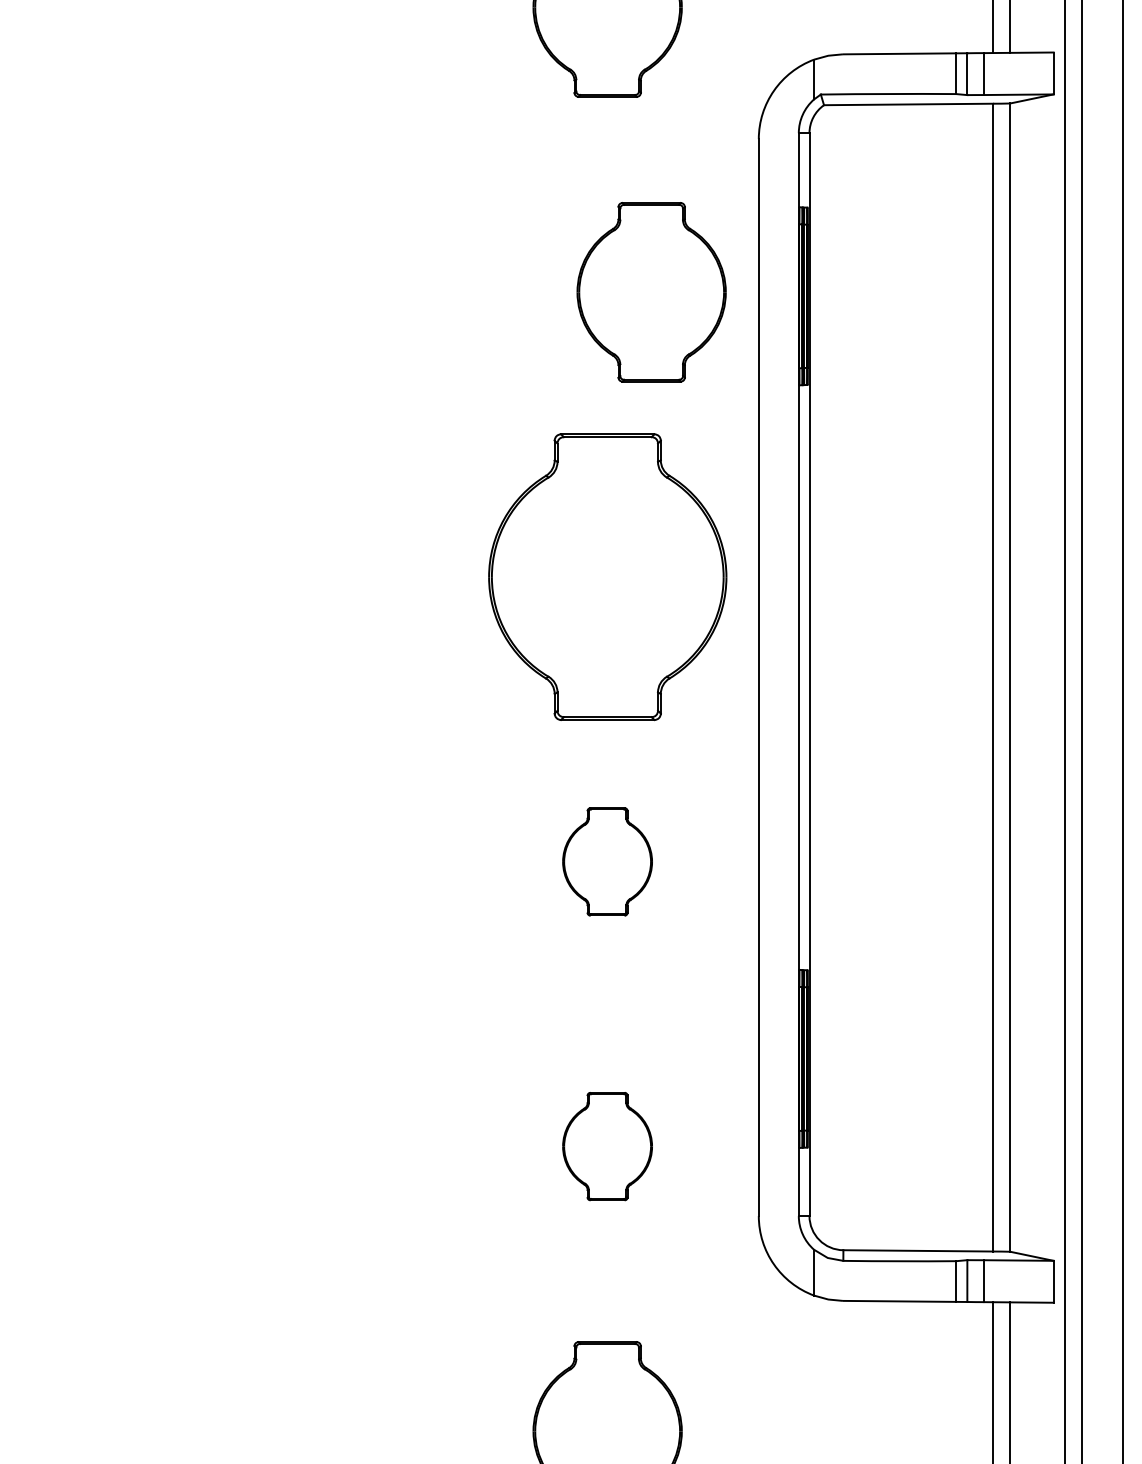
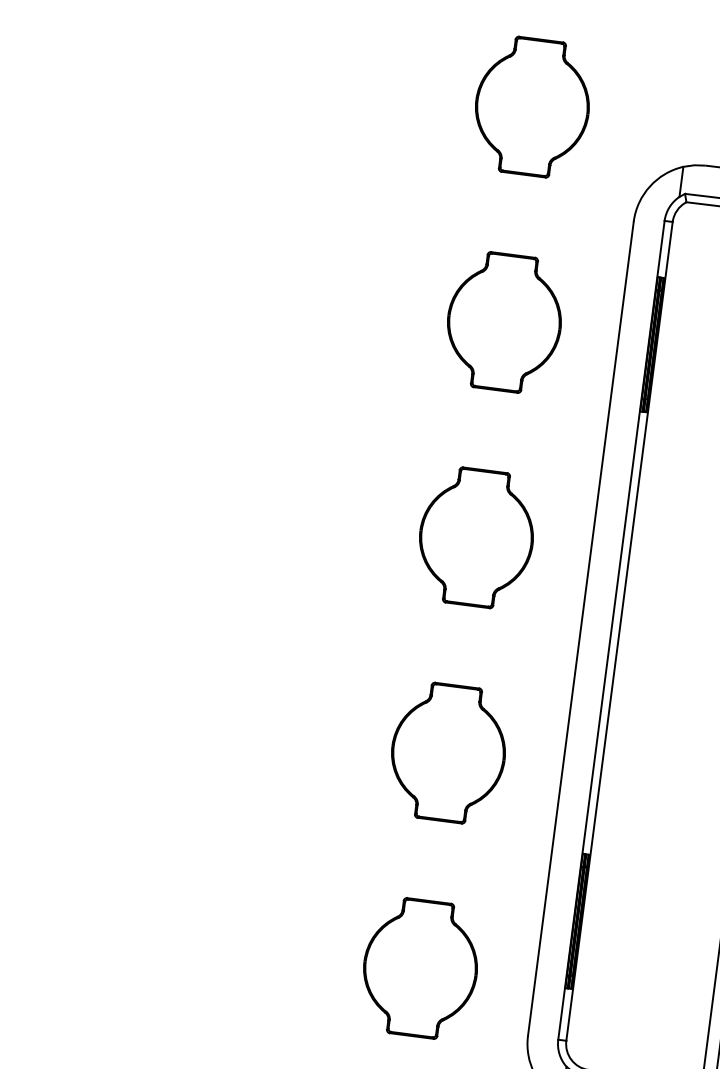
part: (651, 292) -> (504, 322), moved
part: (607, 576) -> (476, 537), size x0.62
part: (607, 861) -> (448, 752), size x1.67
part: (607, 1146) -> (420, 968), size x1.67

